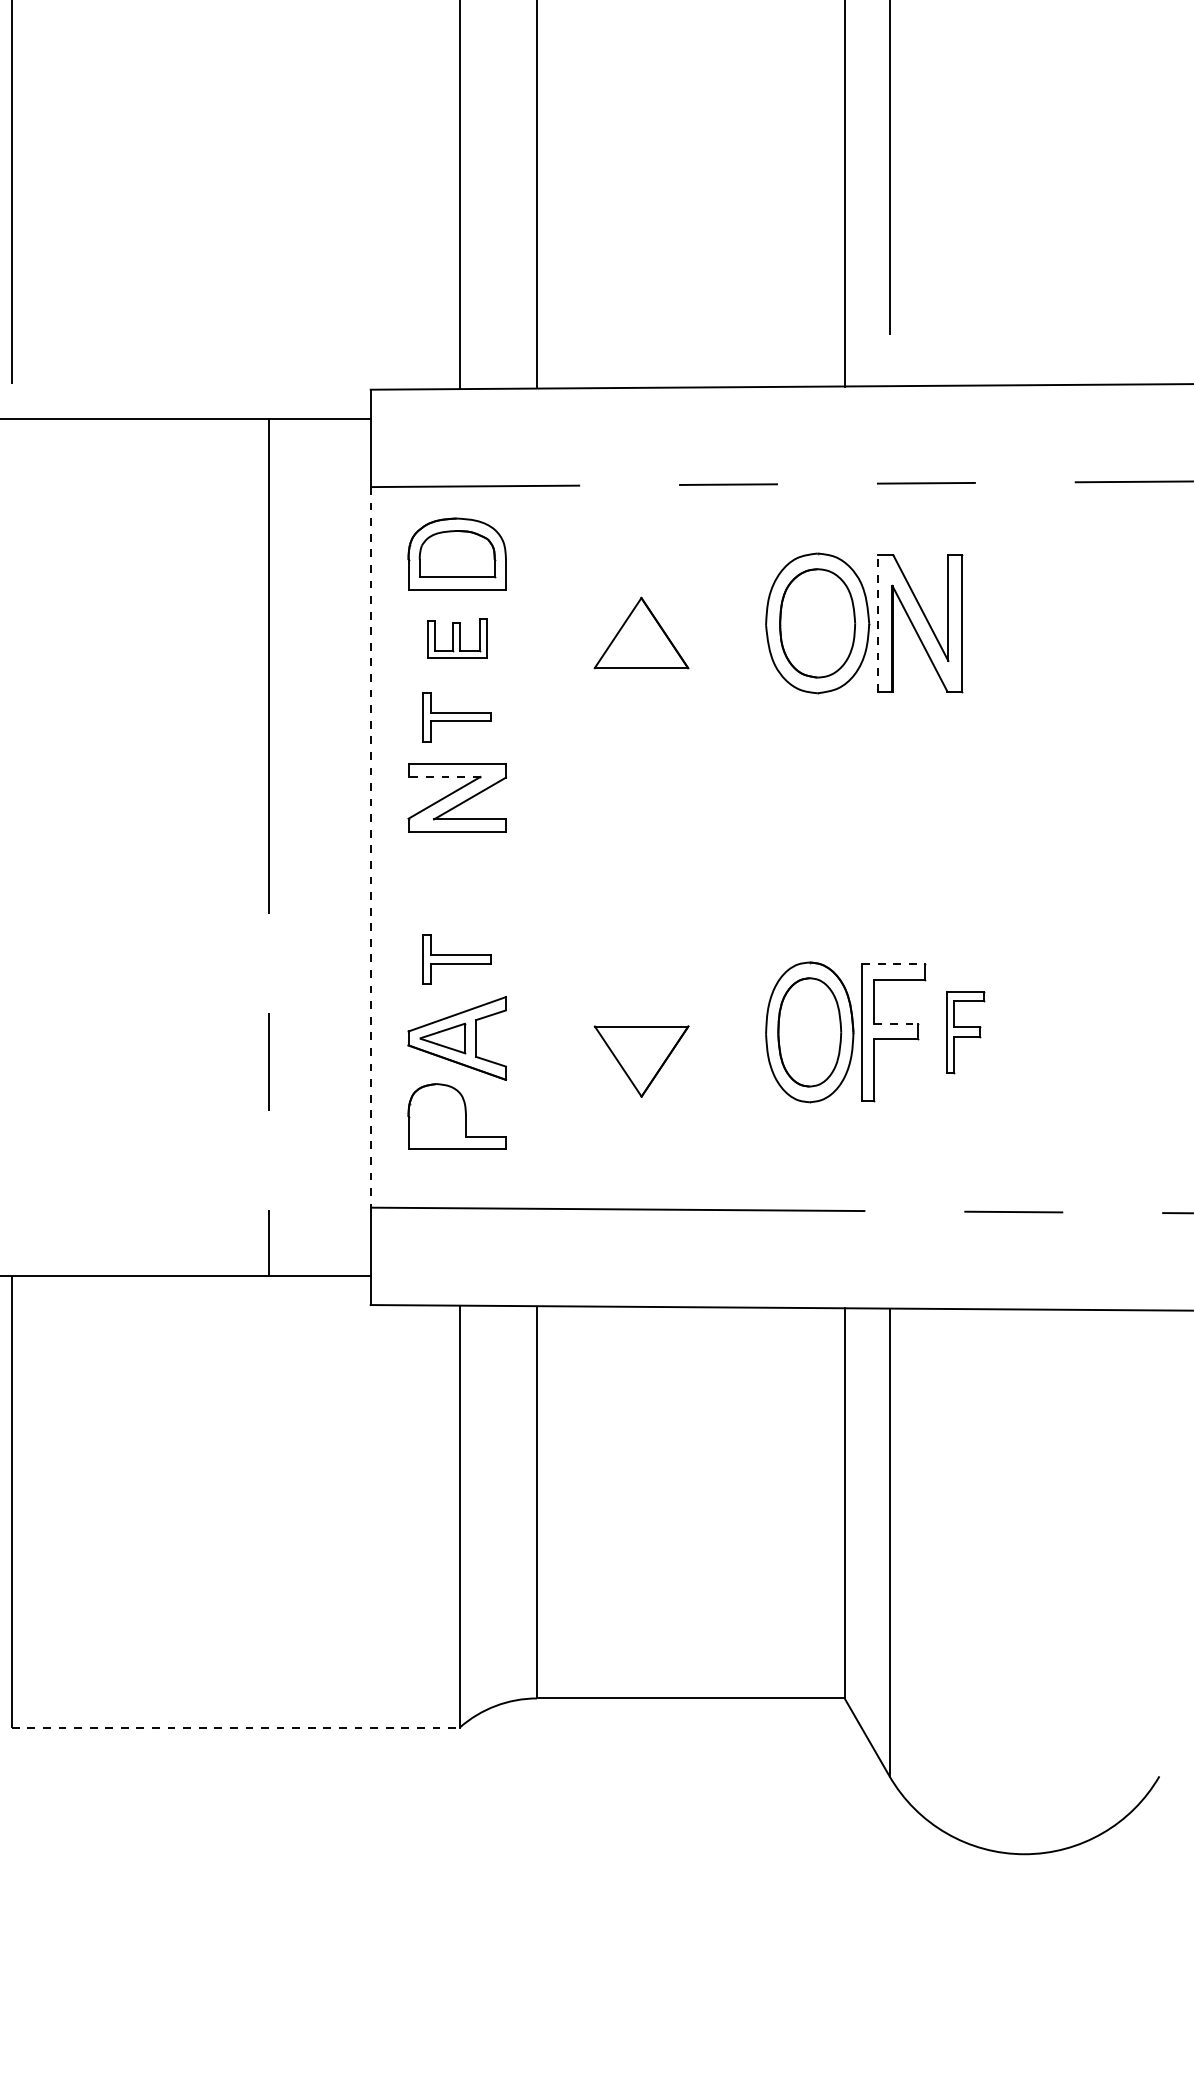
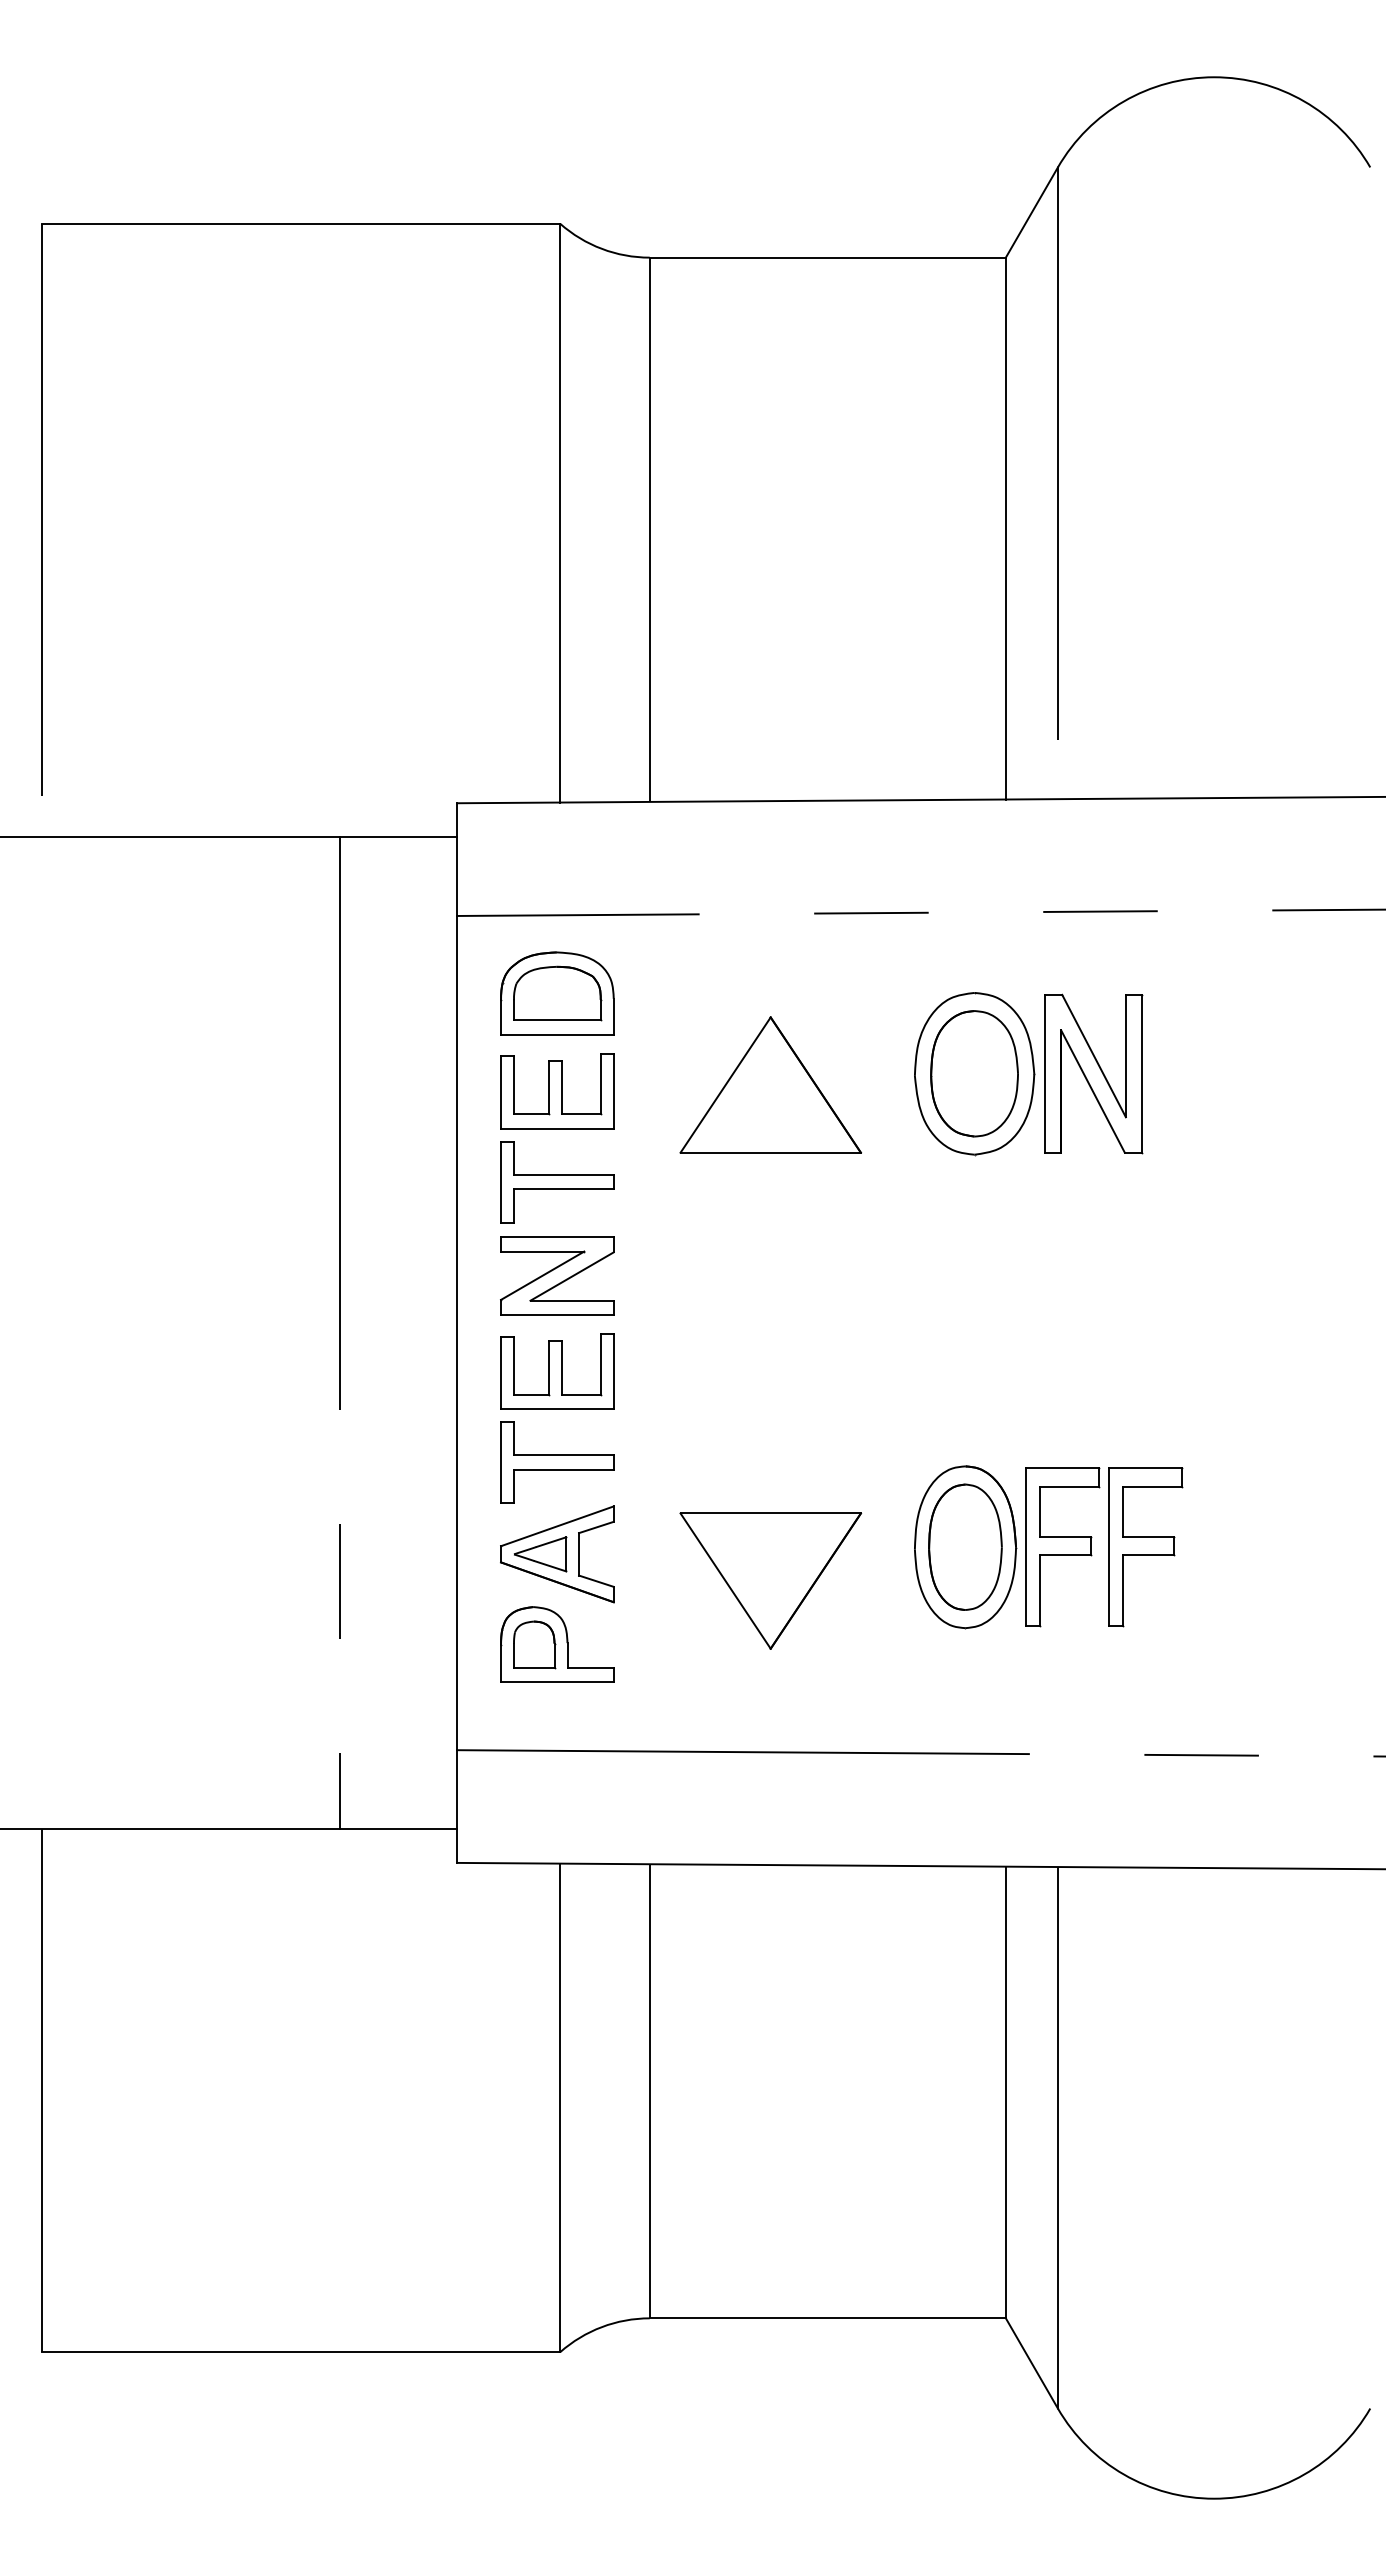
line: (878, 623) -> (1045, 1073), dashed -> solid
part: (641, 632) -> (770, 1084), size x1.67
part: (457, 638) -> (557, 1091), size x1.67
part: (457, 717) -> (557, 1182), size x1.43
line: (444, 776) -> (542, 1251), dashed -> solid
line: (370, 847) -> (457, 1333), dashed -> solid
part: (457, 880) -> (557, 1371), added
part: (457, 959) -> (557, 1462), size x1.43
line: (894, 964) -> (1063, 1468), dashed -> solid
line: (897, 1023) -> (1066, 1537), dashed -> solid
part: (965, 1032) -> (1145, 1547), size x1.67
part: (641, 1061) -> (770, 1580), size x1.67
part: (437, 1116) -> (534, 1644), added
line: (236, 1727) -> (301, 2352), dashed -> solid

